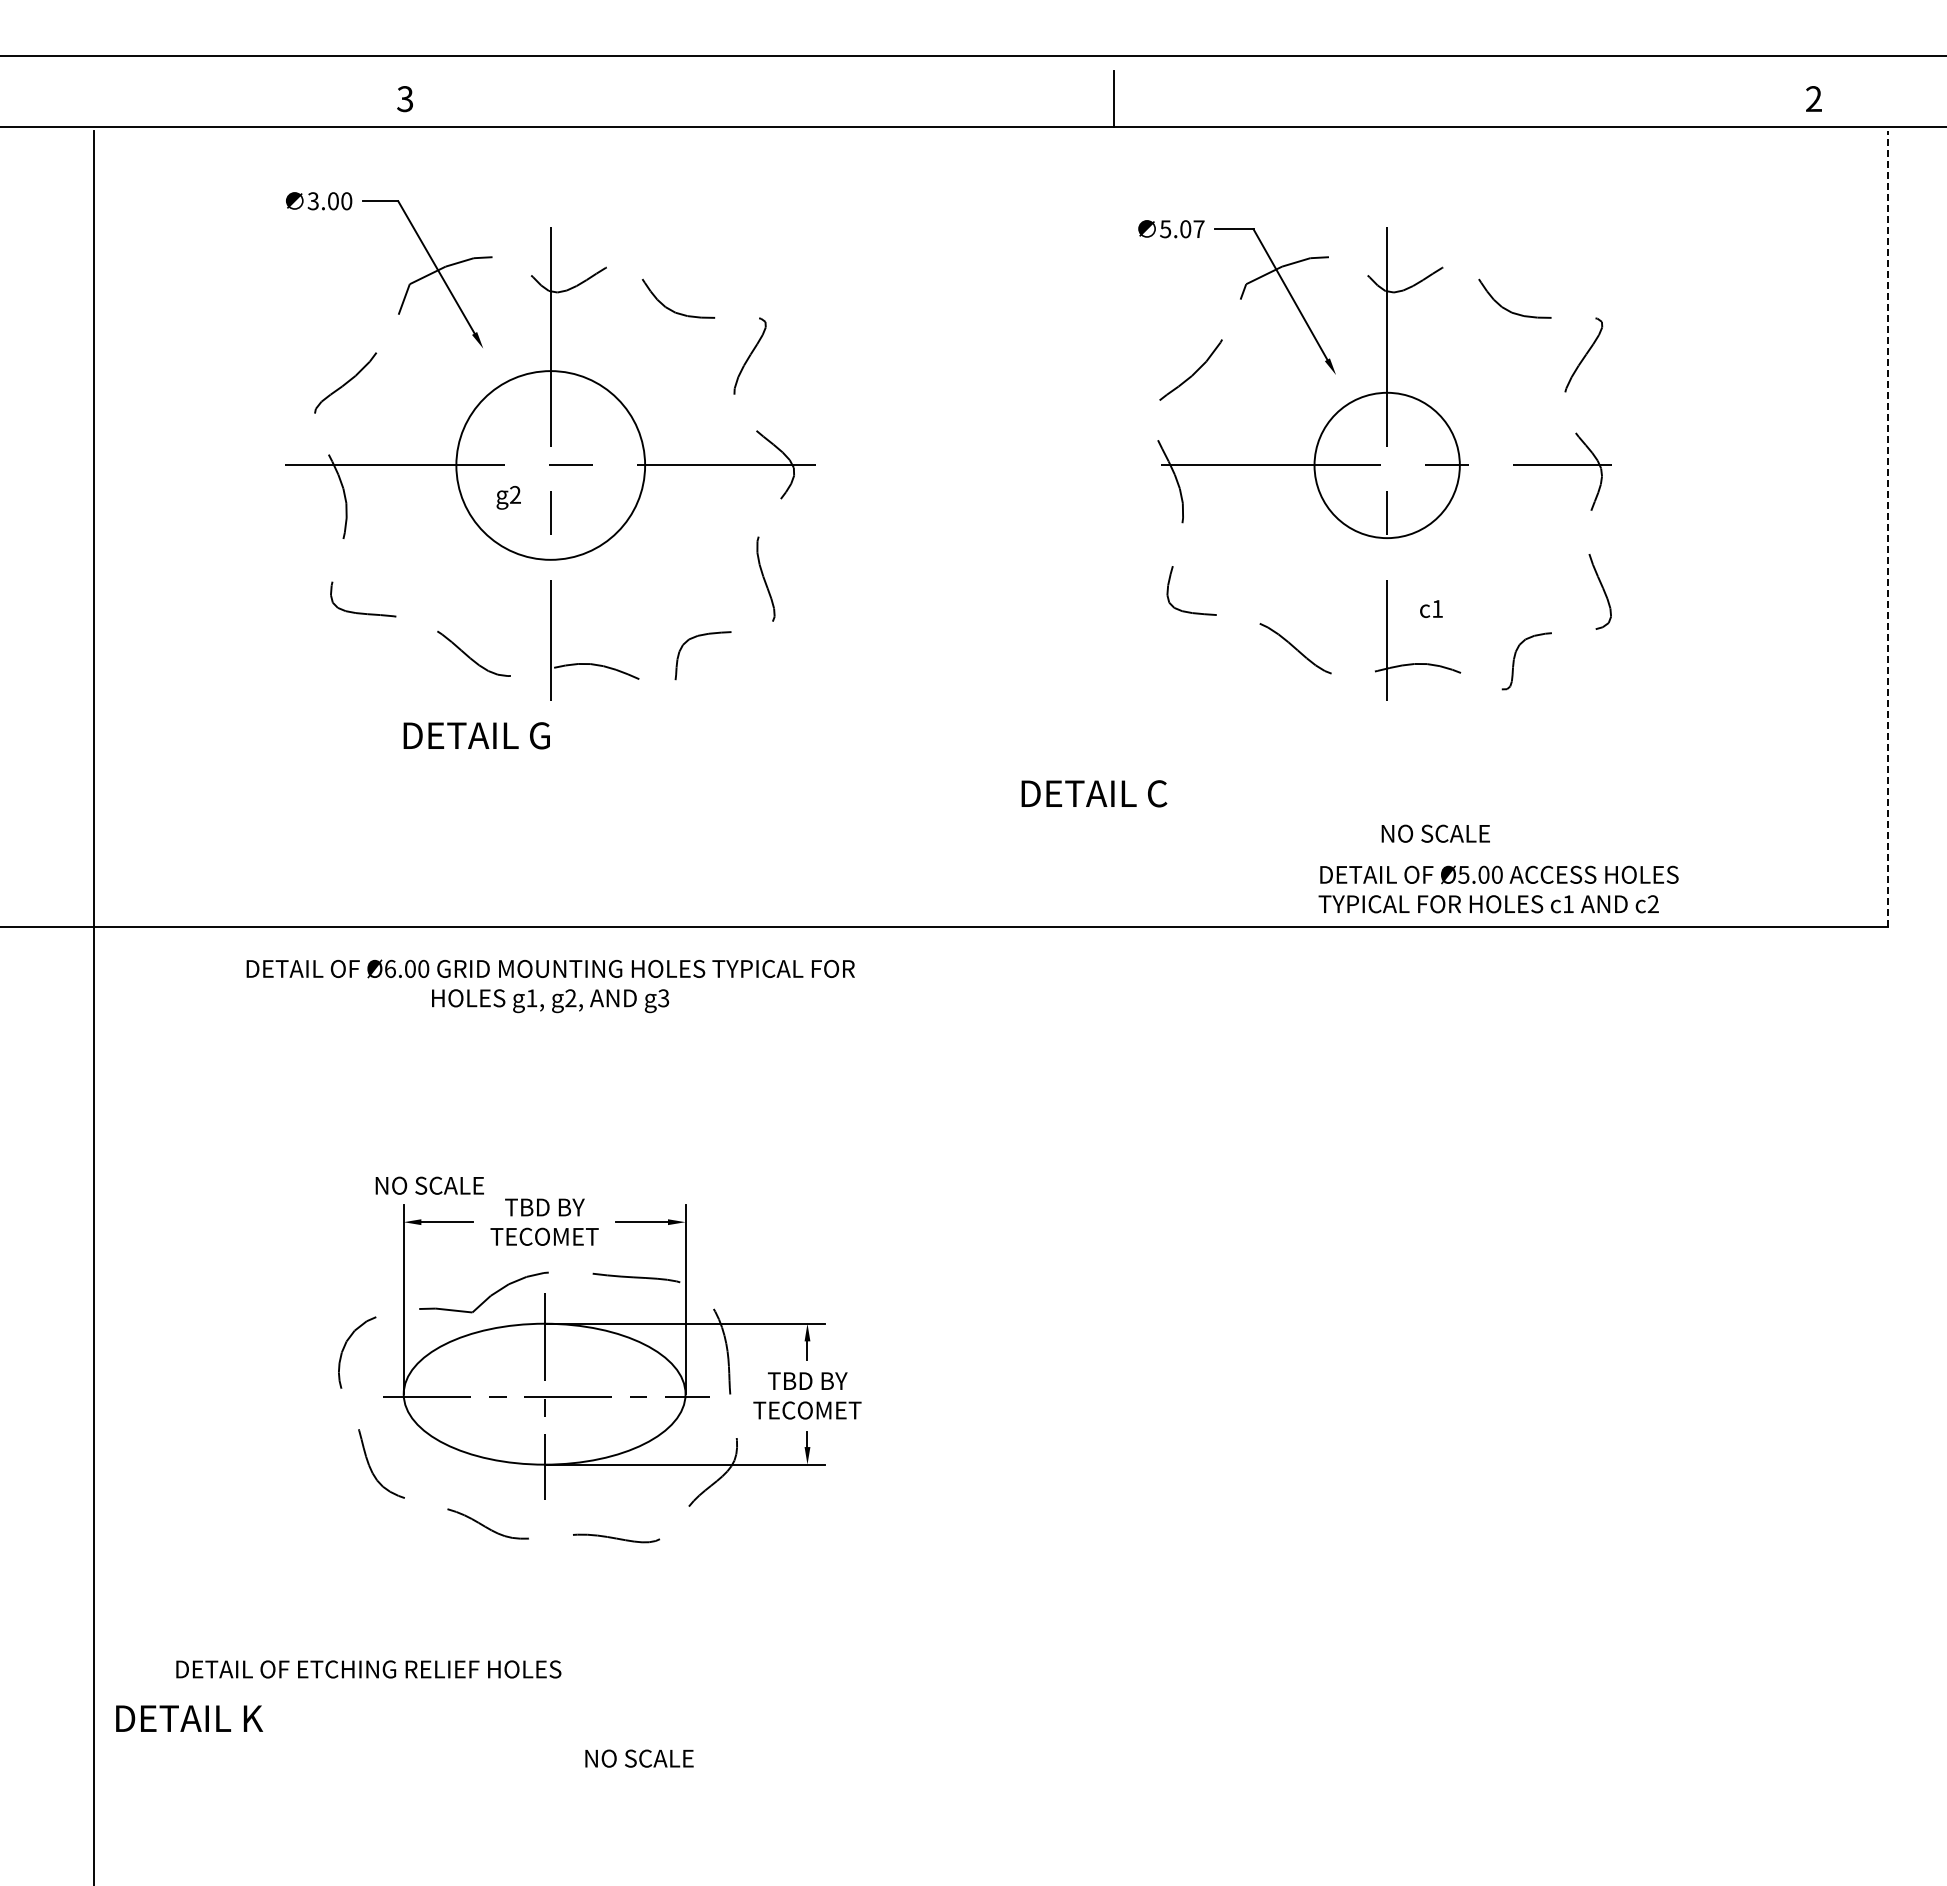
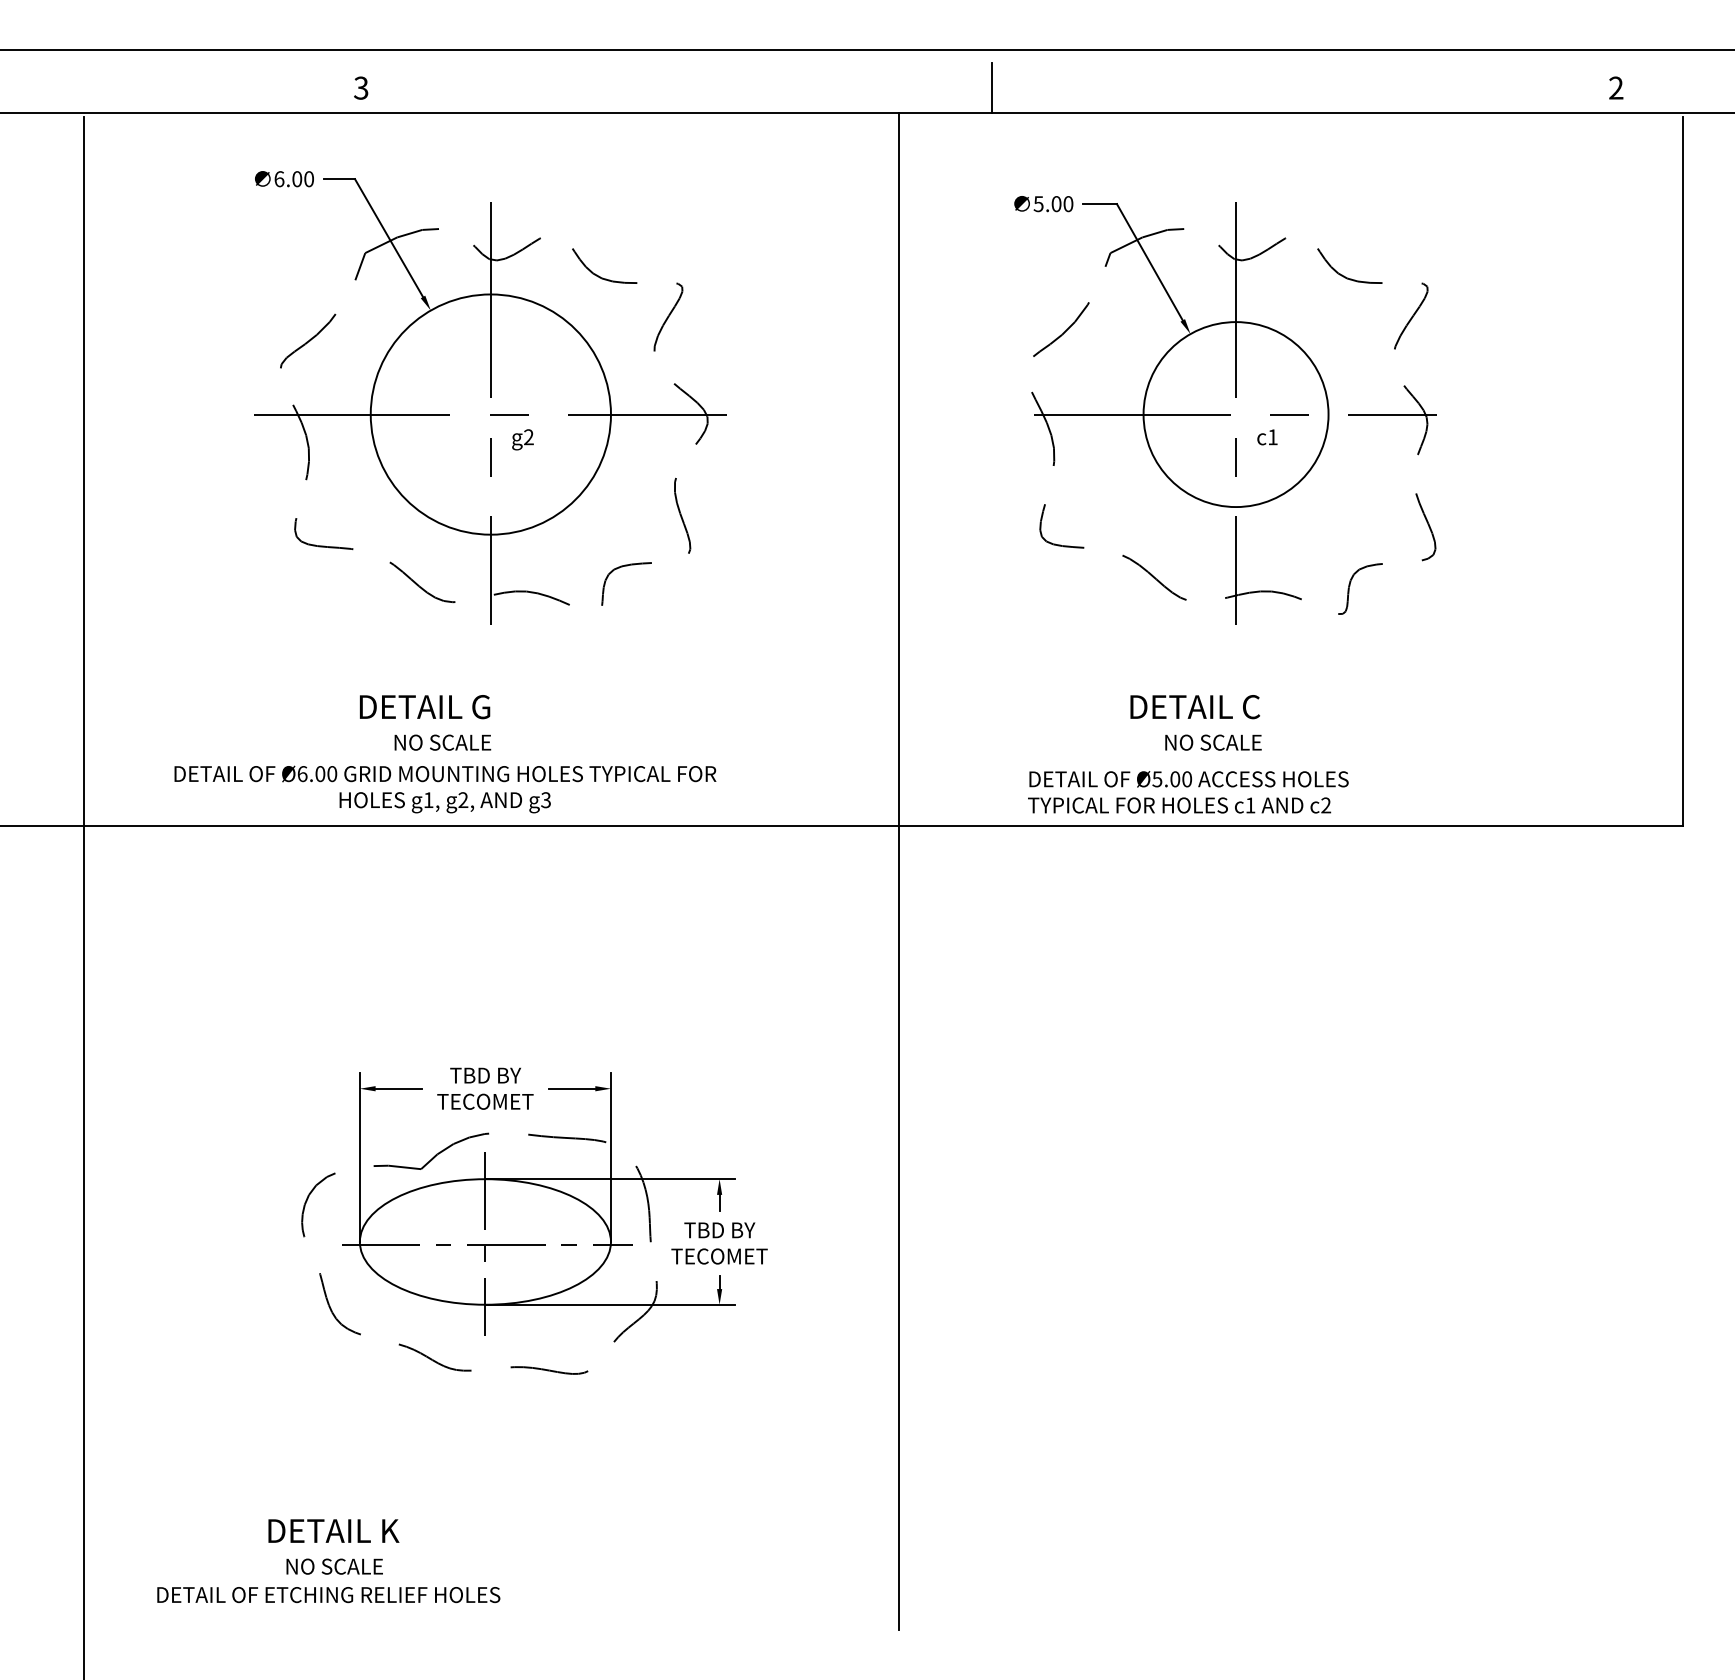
text: (312, 201) -> (278, 179), 3.00 -> 6.00
text: (1198, 229) -> (1067, 204), 5.07 -> 5.00
circle: (550, 465) -> (490, 414), size x1.43
circle: (1387, 465) -> (1236, 414), size x1.43
text: (508, 497) -> (522, 439), moved
line: (1888, 528) -> (1682, 470), dashed -> solid
text: (1431, 608) -> (1267, 436), moved
text: (476, 735) -> (424, 706), moved
text: (1094, 793) -> (1195, 706), moved
text: (1435, 833) -> (1213, 742), moved
text: (1498, 889) -> (1188, 792), moved
line: (1008, 977) -> (898, 870), added
text: (550, 986) -> (445, 789), moved
text: (429, 1185) -> (442, 742), moved
text: (368, 1669) -> (328, 1595), moved
text: (189, 1718) -> (333, 1530), moved
text: (639, 1758) -> (334, 1566), moved

